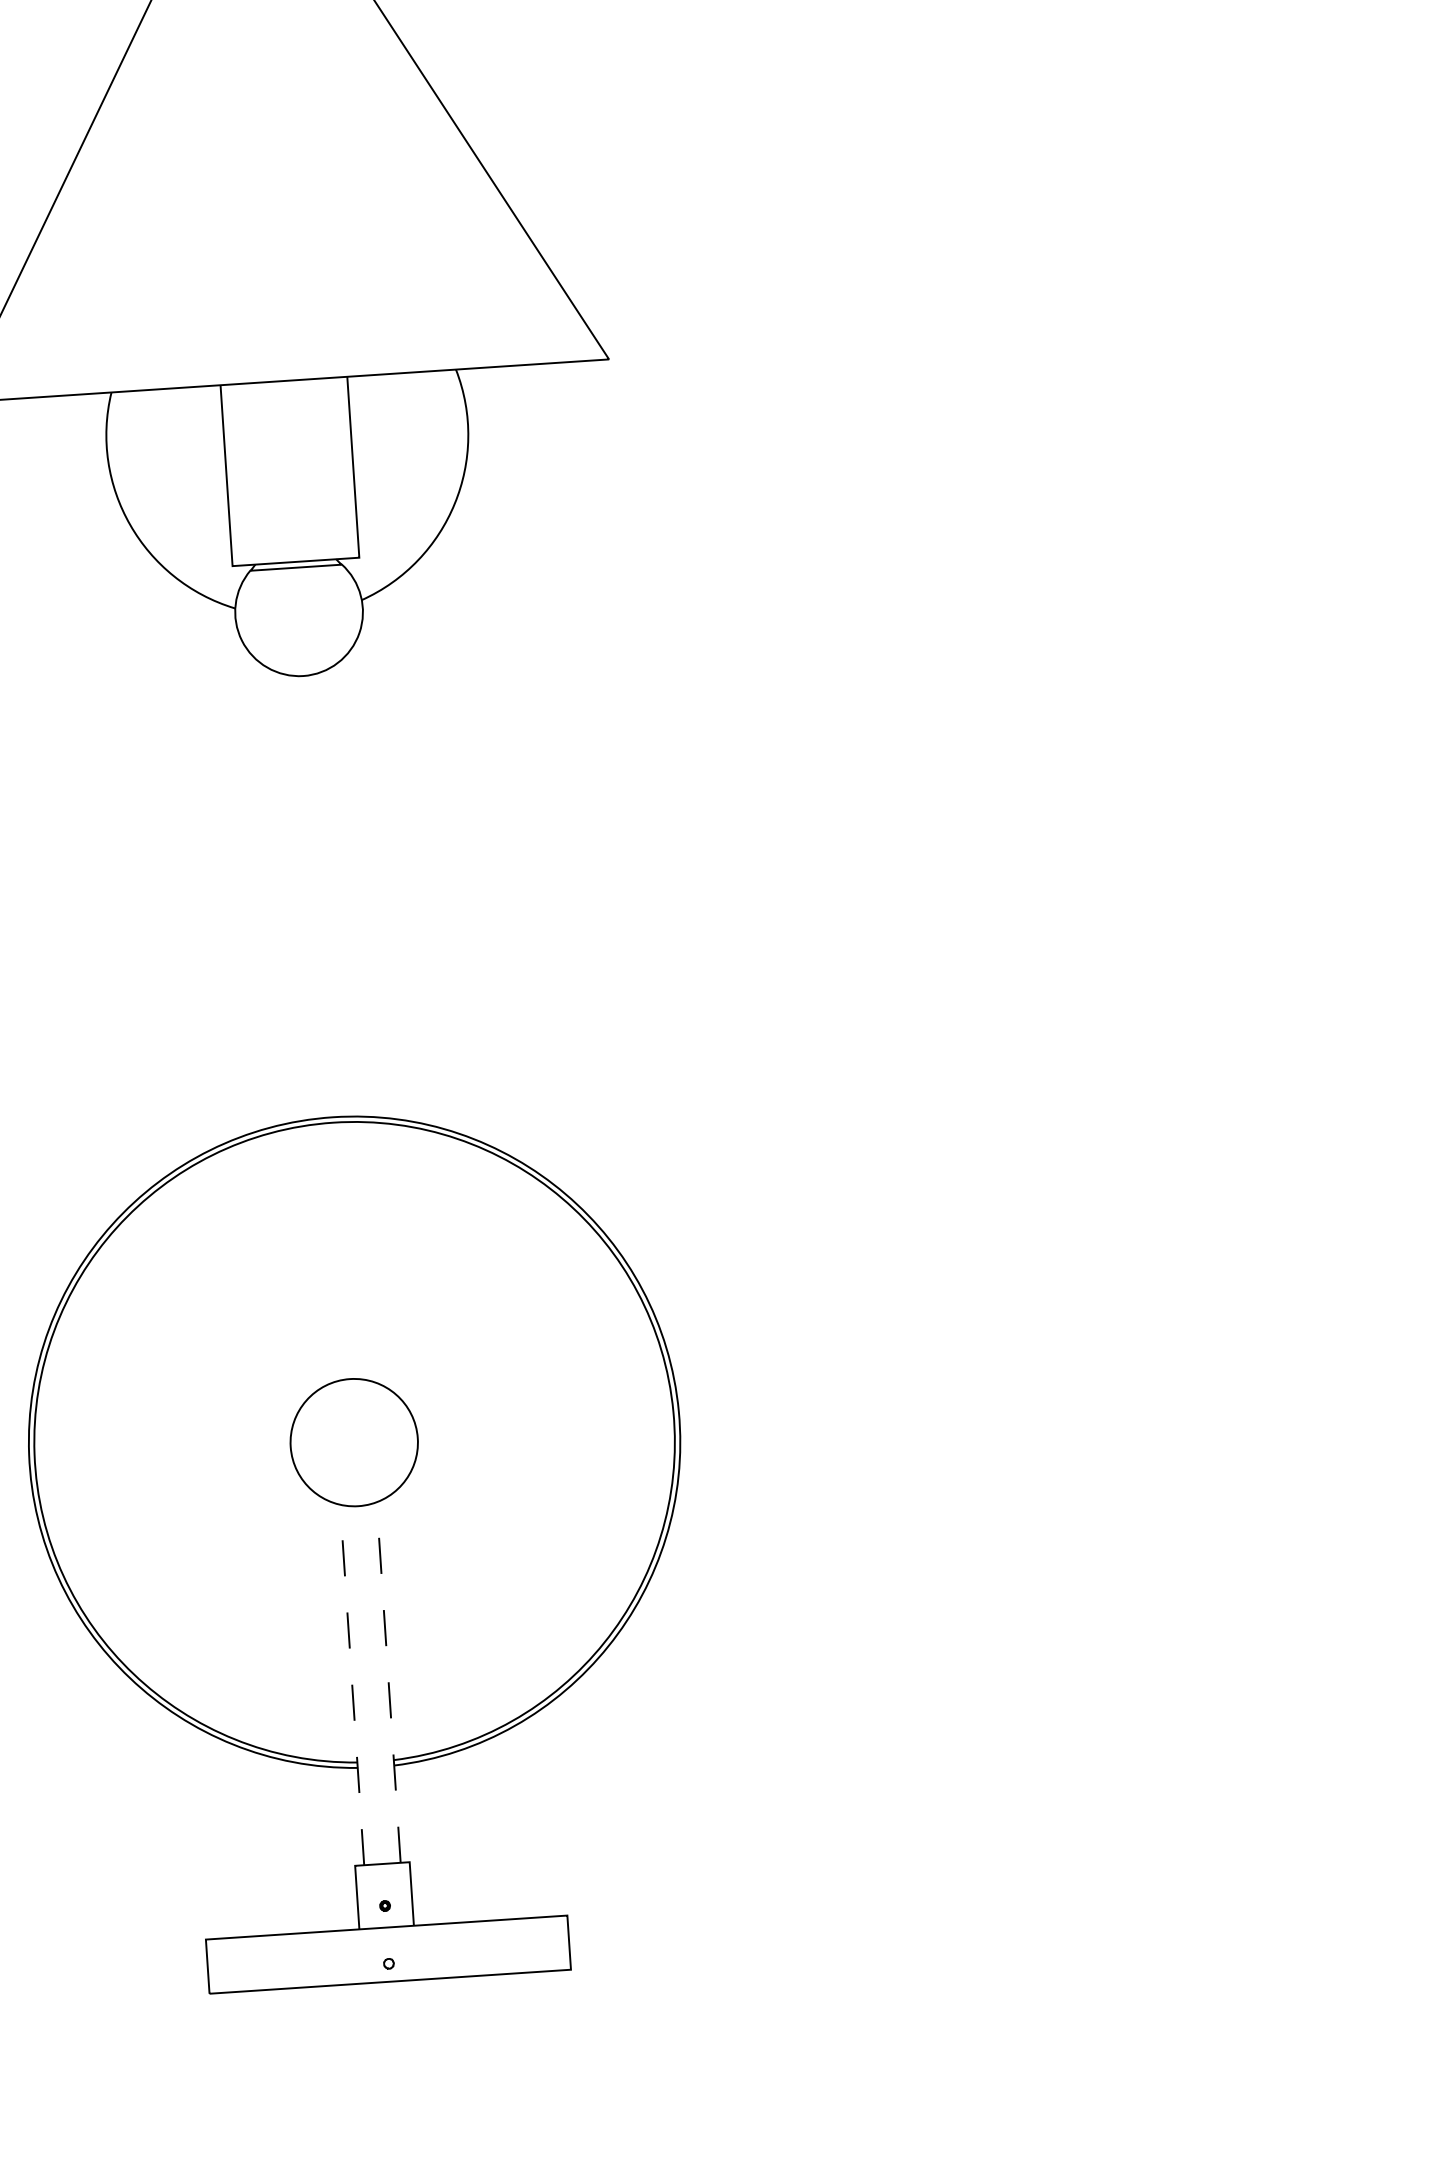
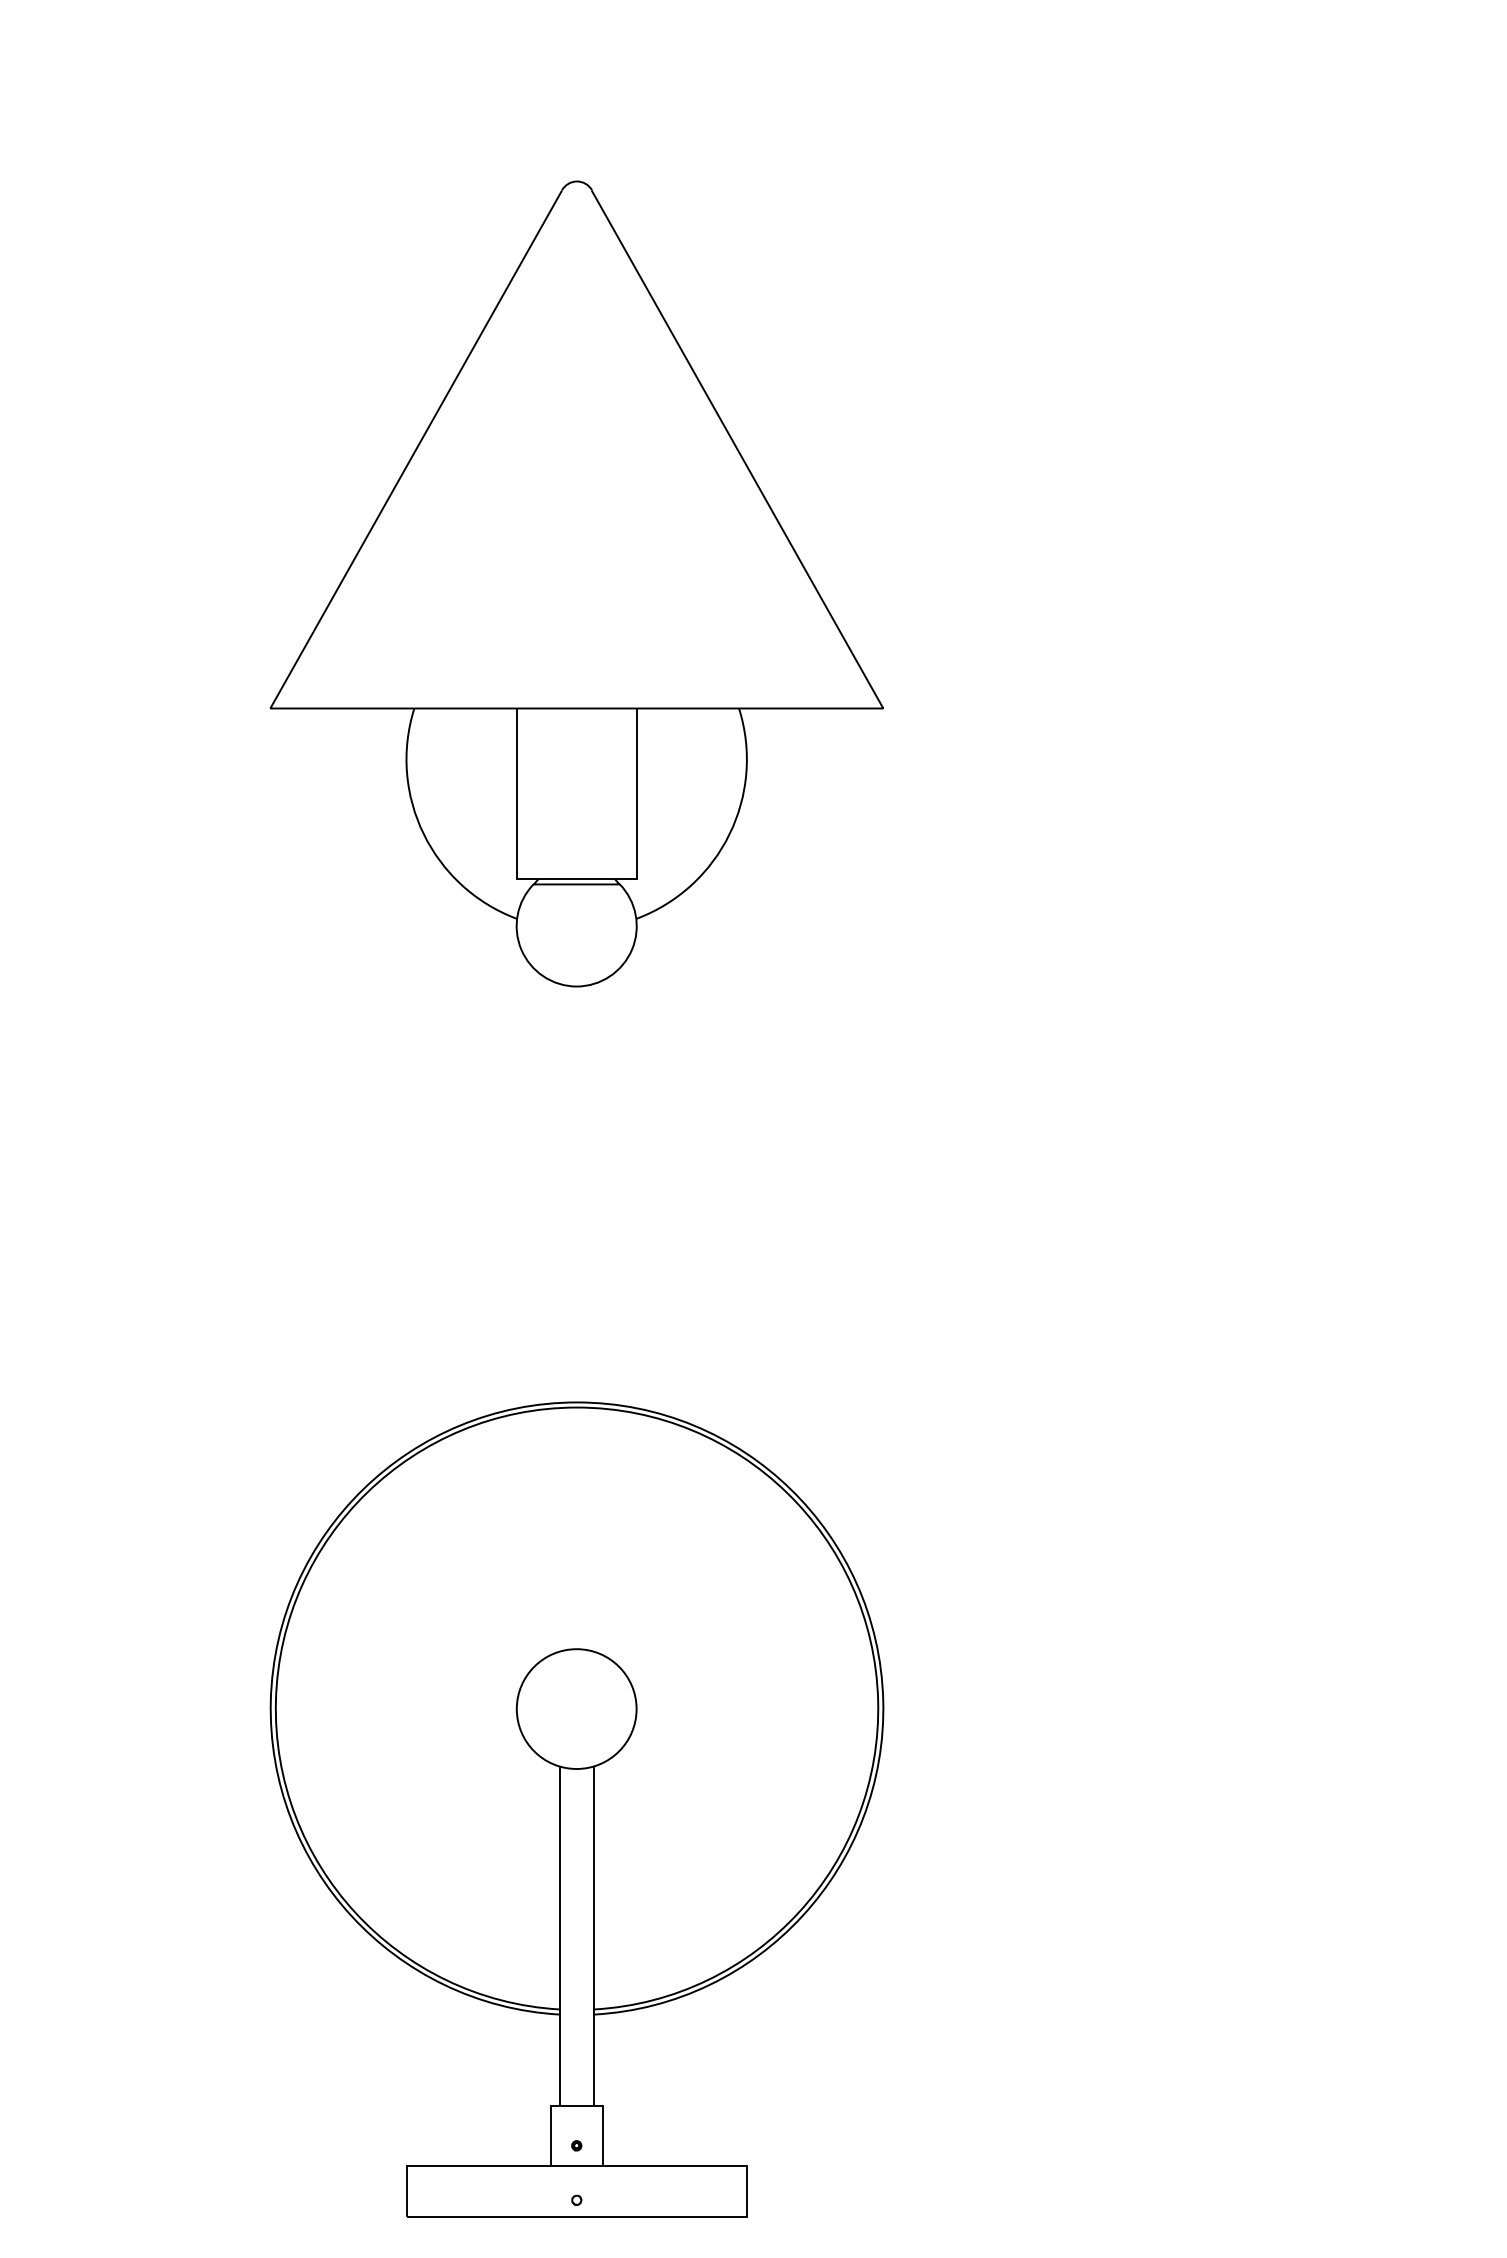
line: (389, 1682) -> (594, 1936), dashed -> solid
line: (352, 1685) -> (559, 1936), dashed -> solid

